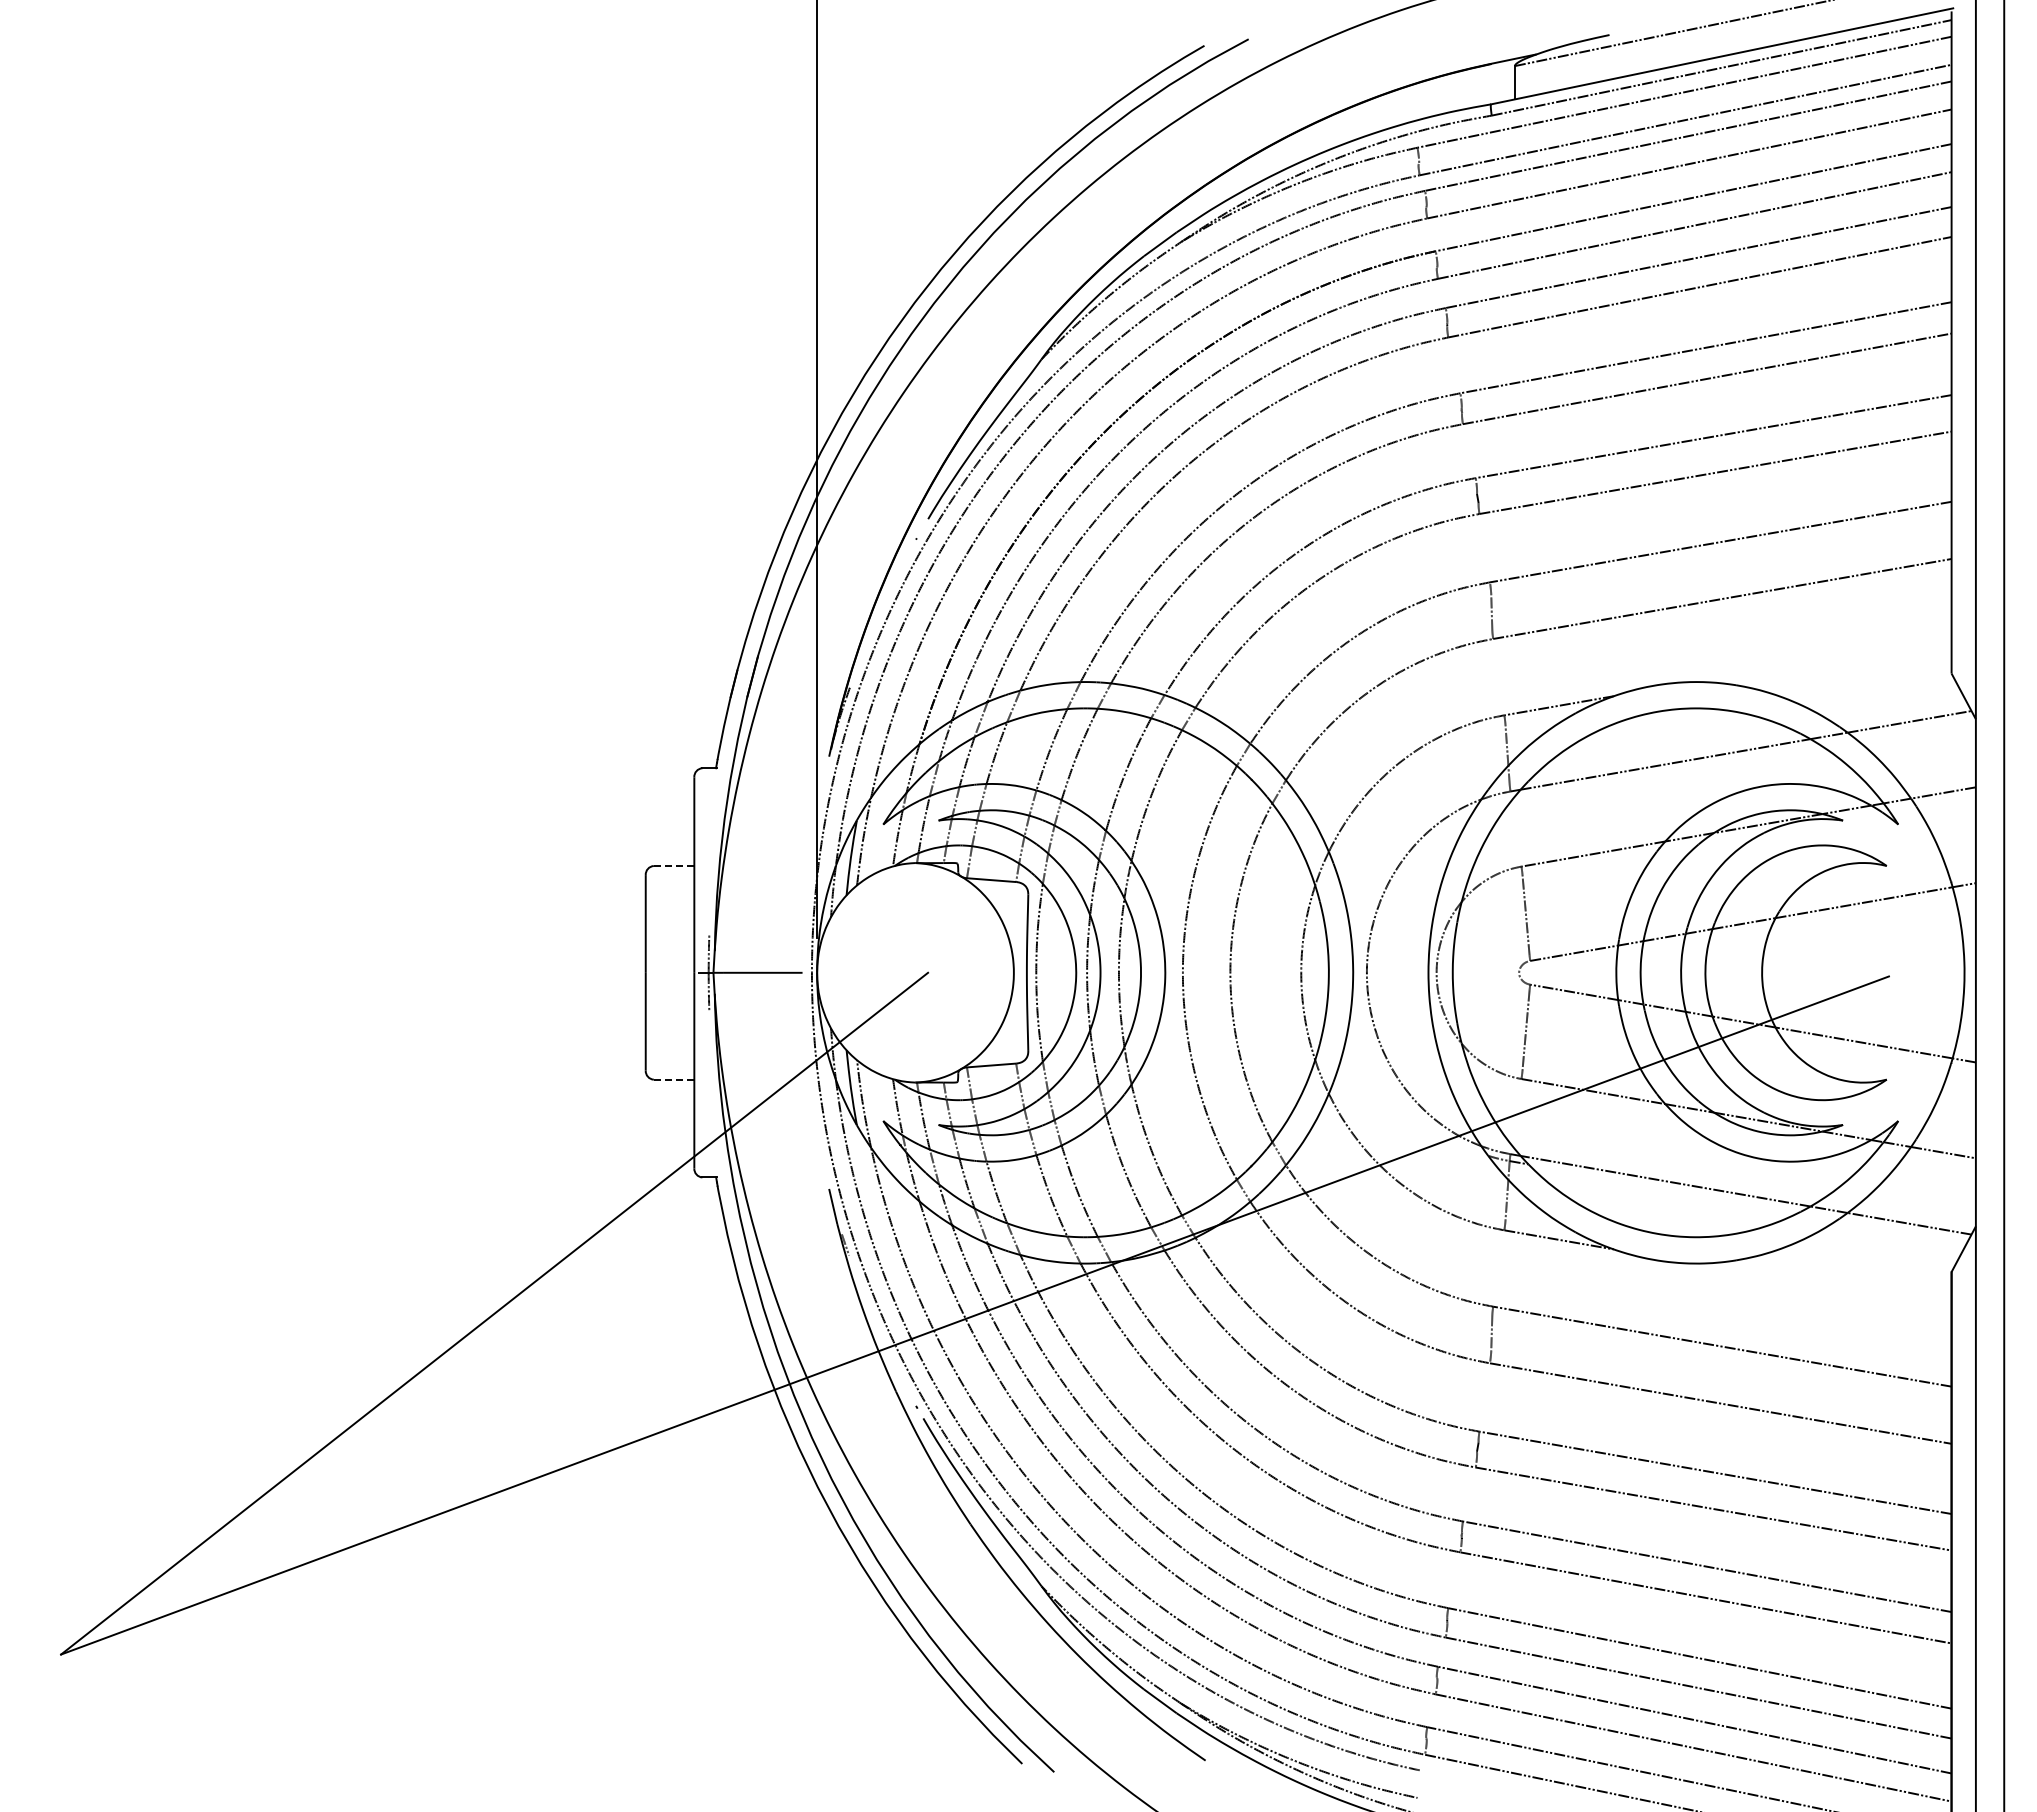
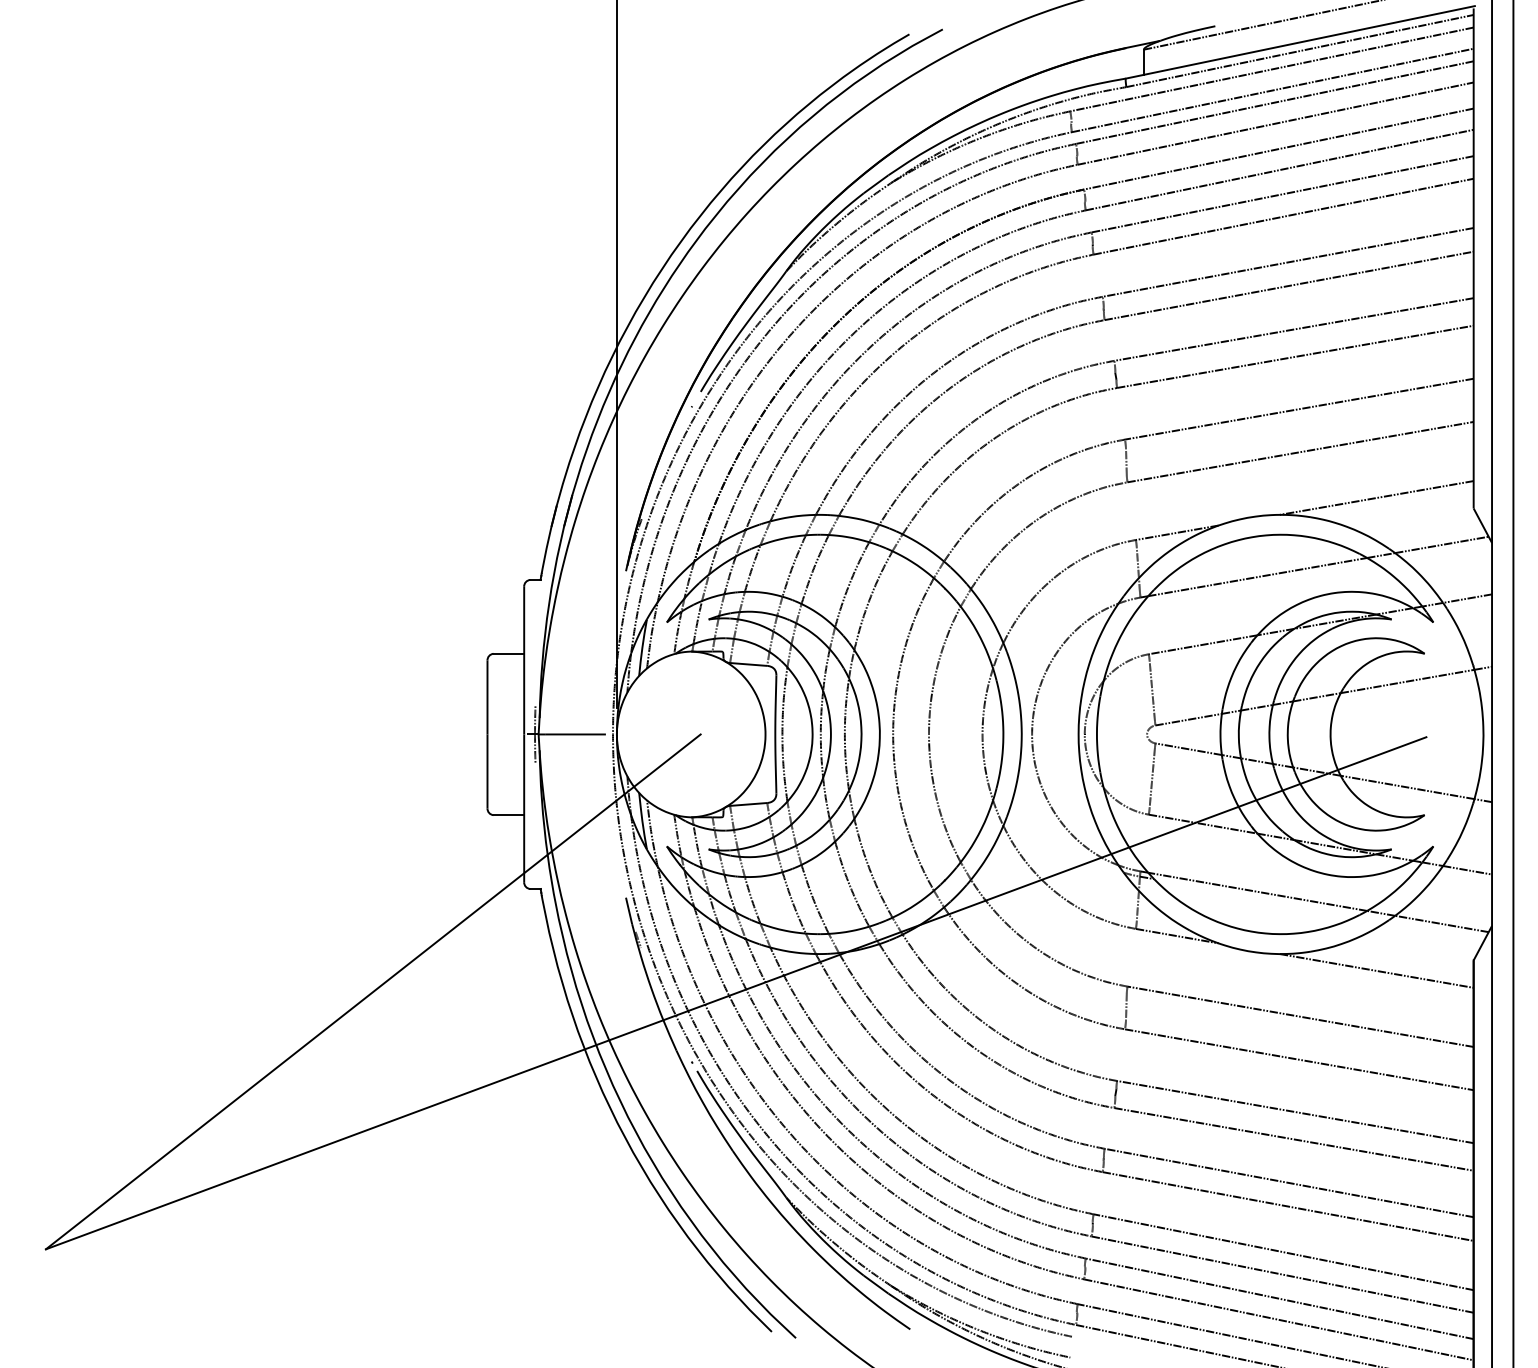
line: (1823, 659) -> (1376, 497), added
line: (673, 866) -> (508, 654), dashed -> solid
line: (674, 1079) -> (509, 815), dashed -> solid
line: (1823, 1285) -> (1376, 970), added

